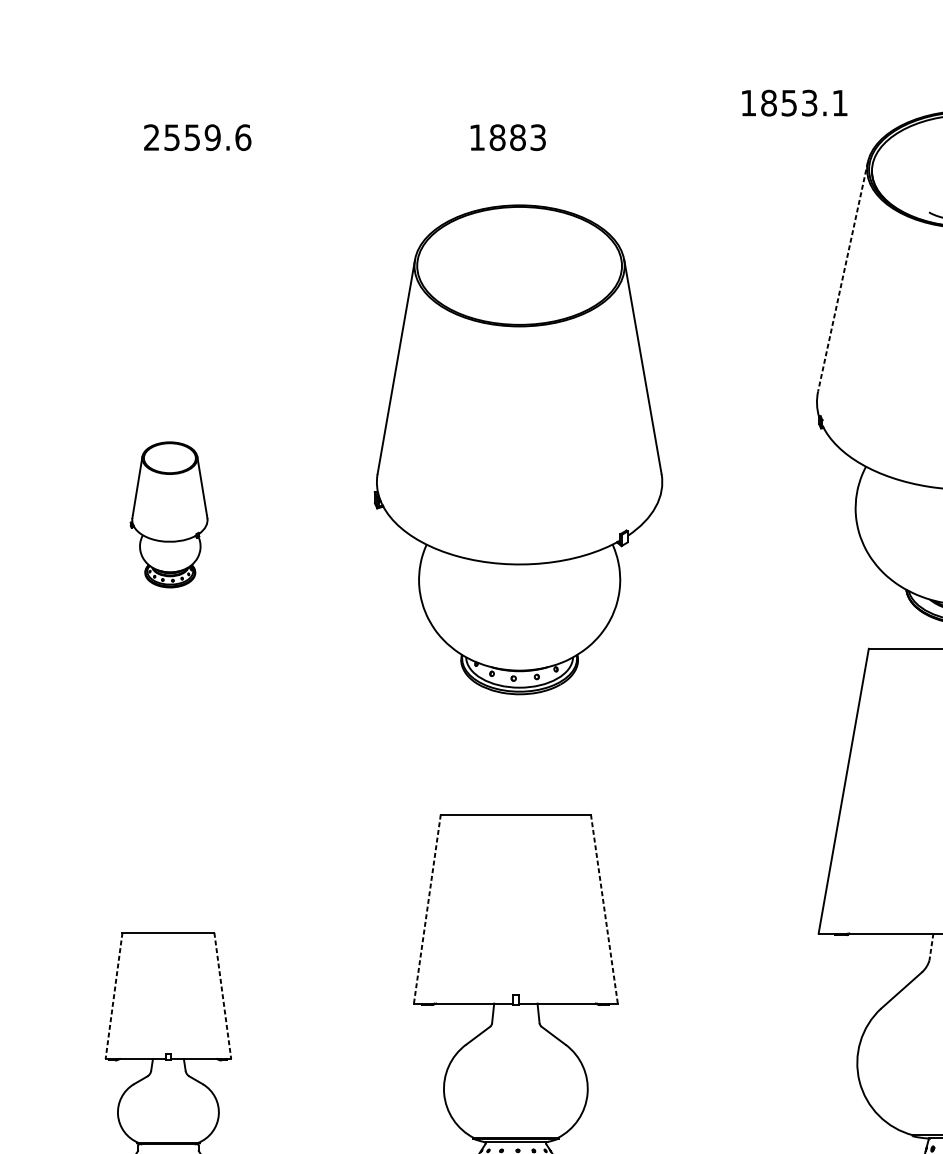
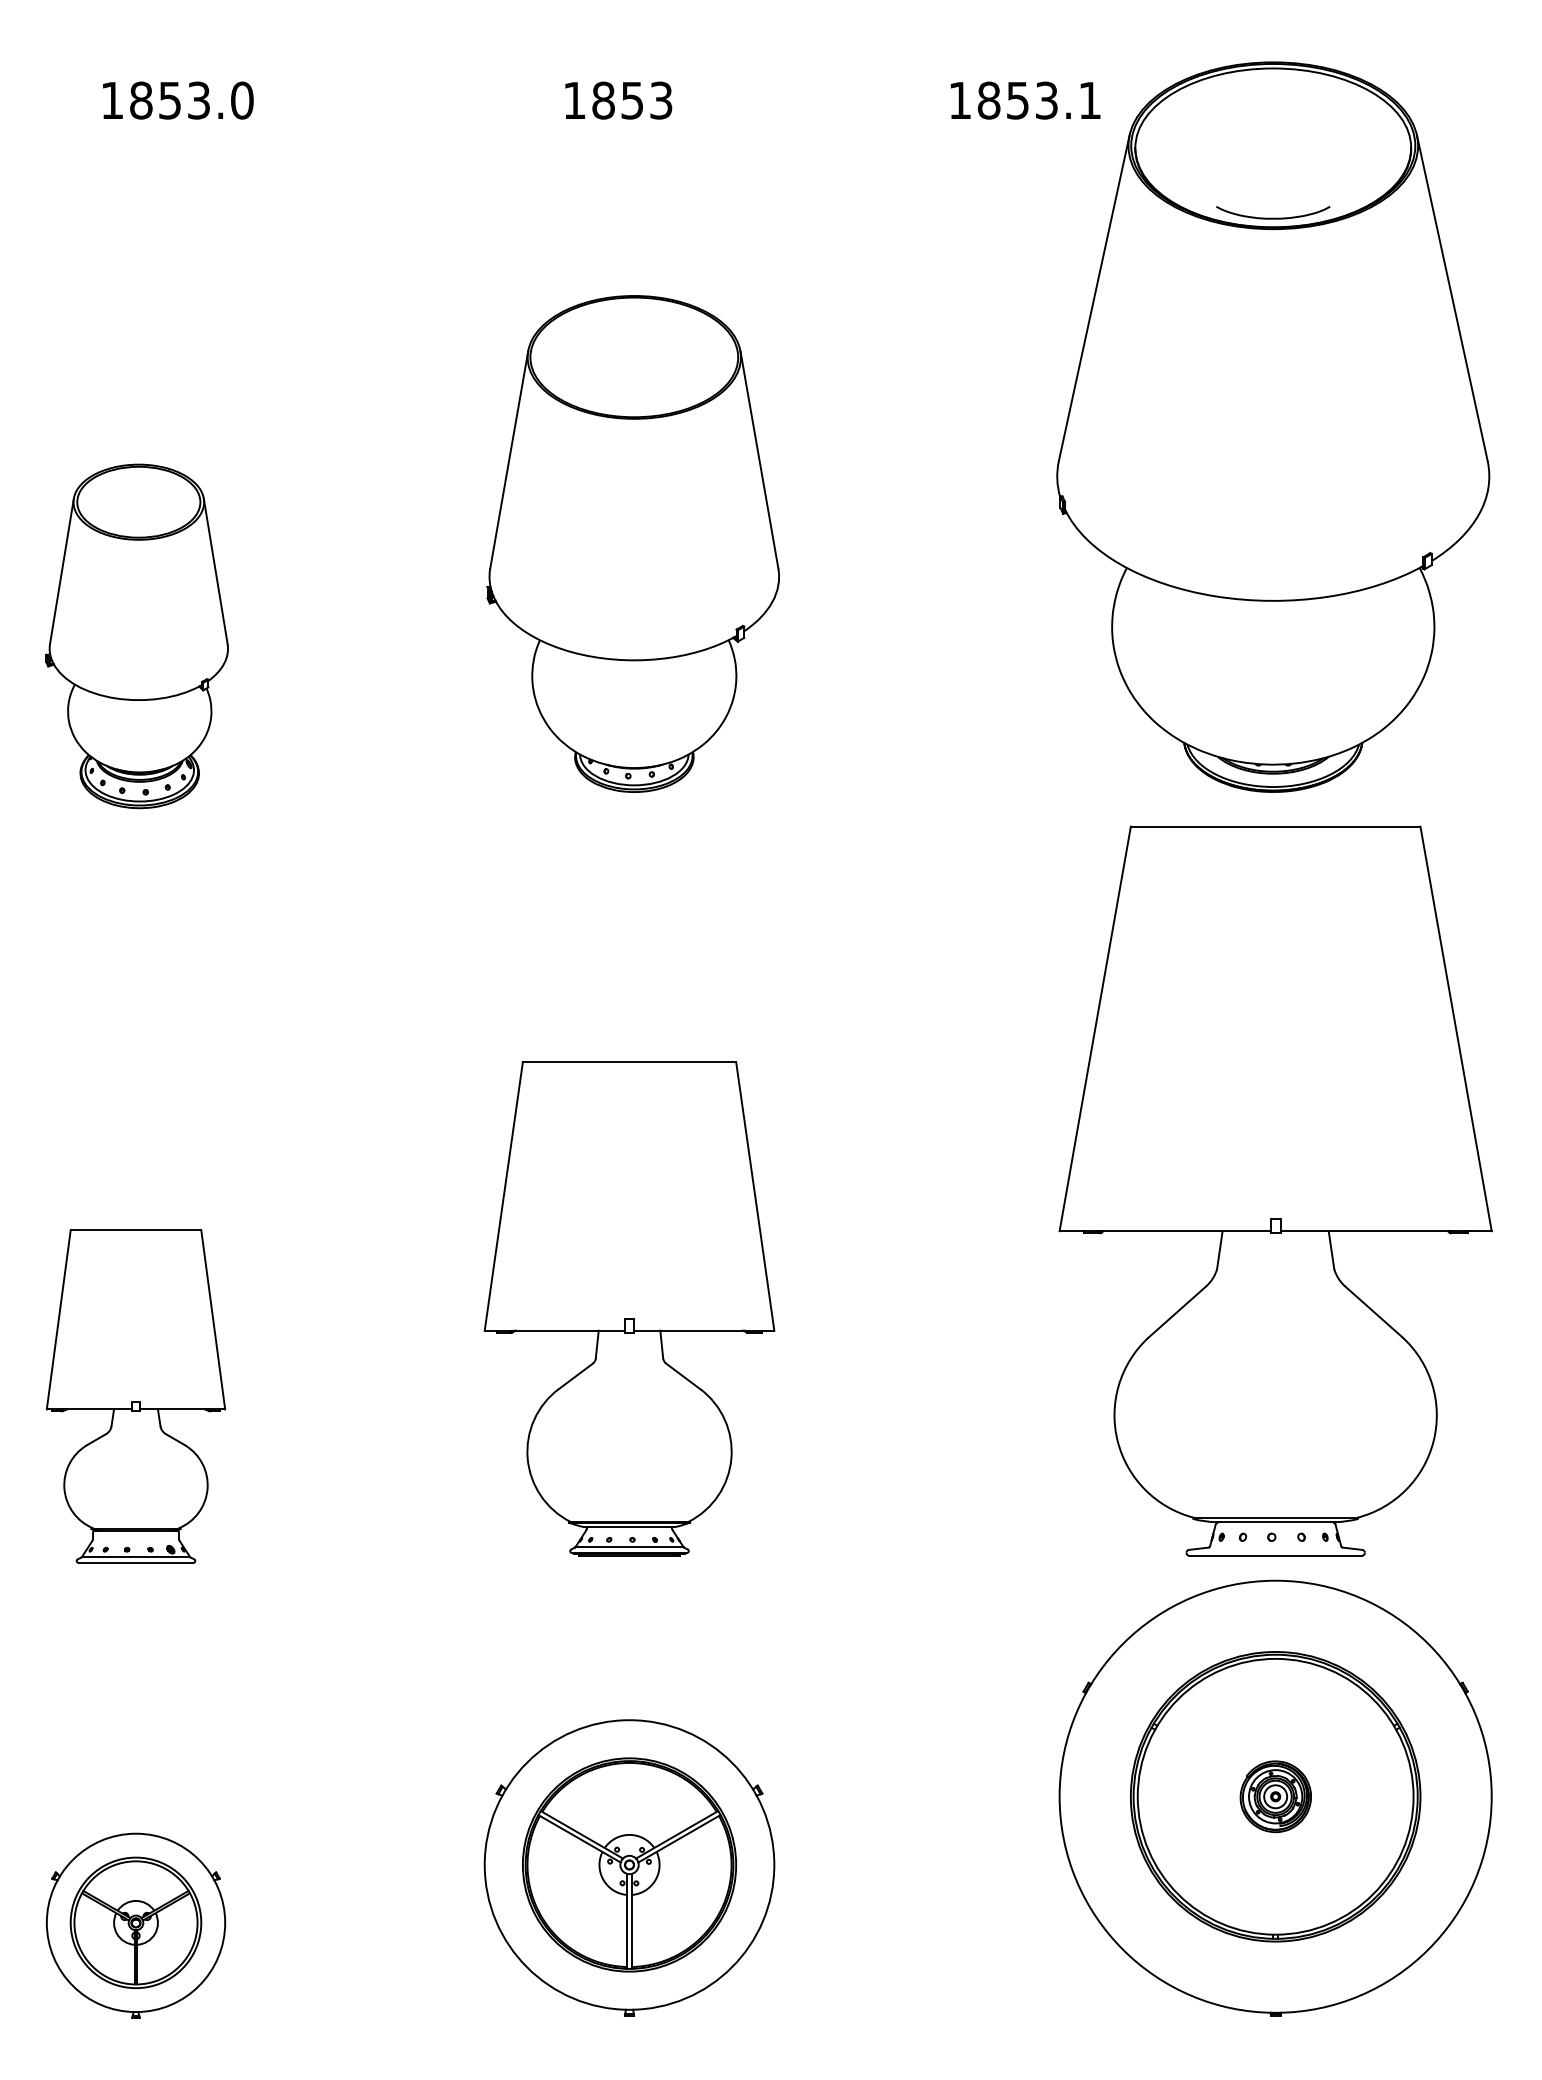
text: (794, 103) -> (1025, 100), moved
text: (197, 137) -> (177, 100), 2559.6 -> 1853.0
text: (517, 137) -> (632, 100), 1883 -> 1853
line: (843, 276) -> (1094, 298), dashed -> solid
part: (517, 449) -> (632, 543), size x0.71
part: (168, 514) -> (136, 636), size x1.67
line: (427, 909) -> (503, 1196), dashed -> solid
line: (604, 909) -> (755, 1196), dashed -> solid
line: (931, 947) -> (1219, 1250), dashed -> solid
line: (113, 996) -> (58, 1320), dashed -> solid
line: (222, 996) -> (213, 1320), dashed -> solid

